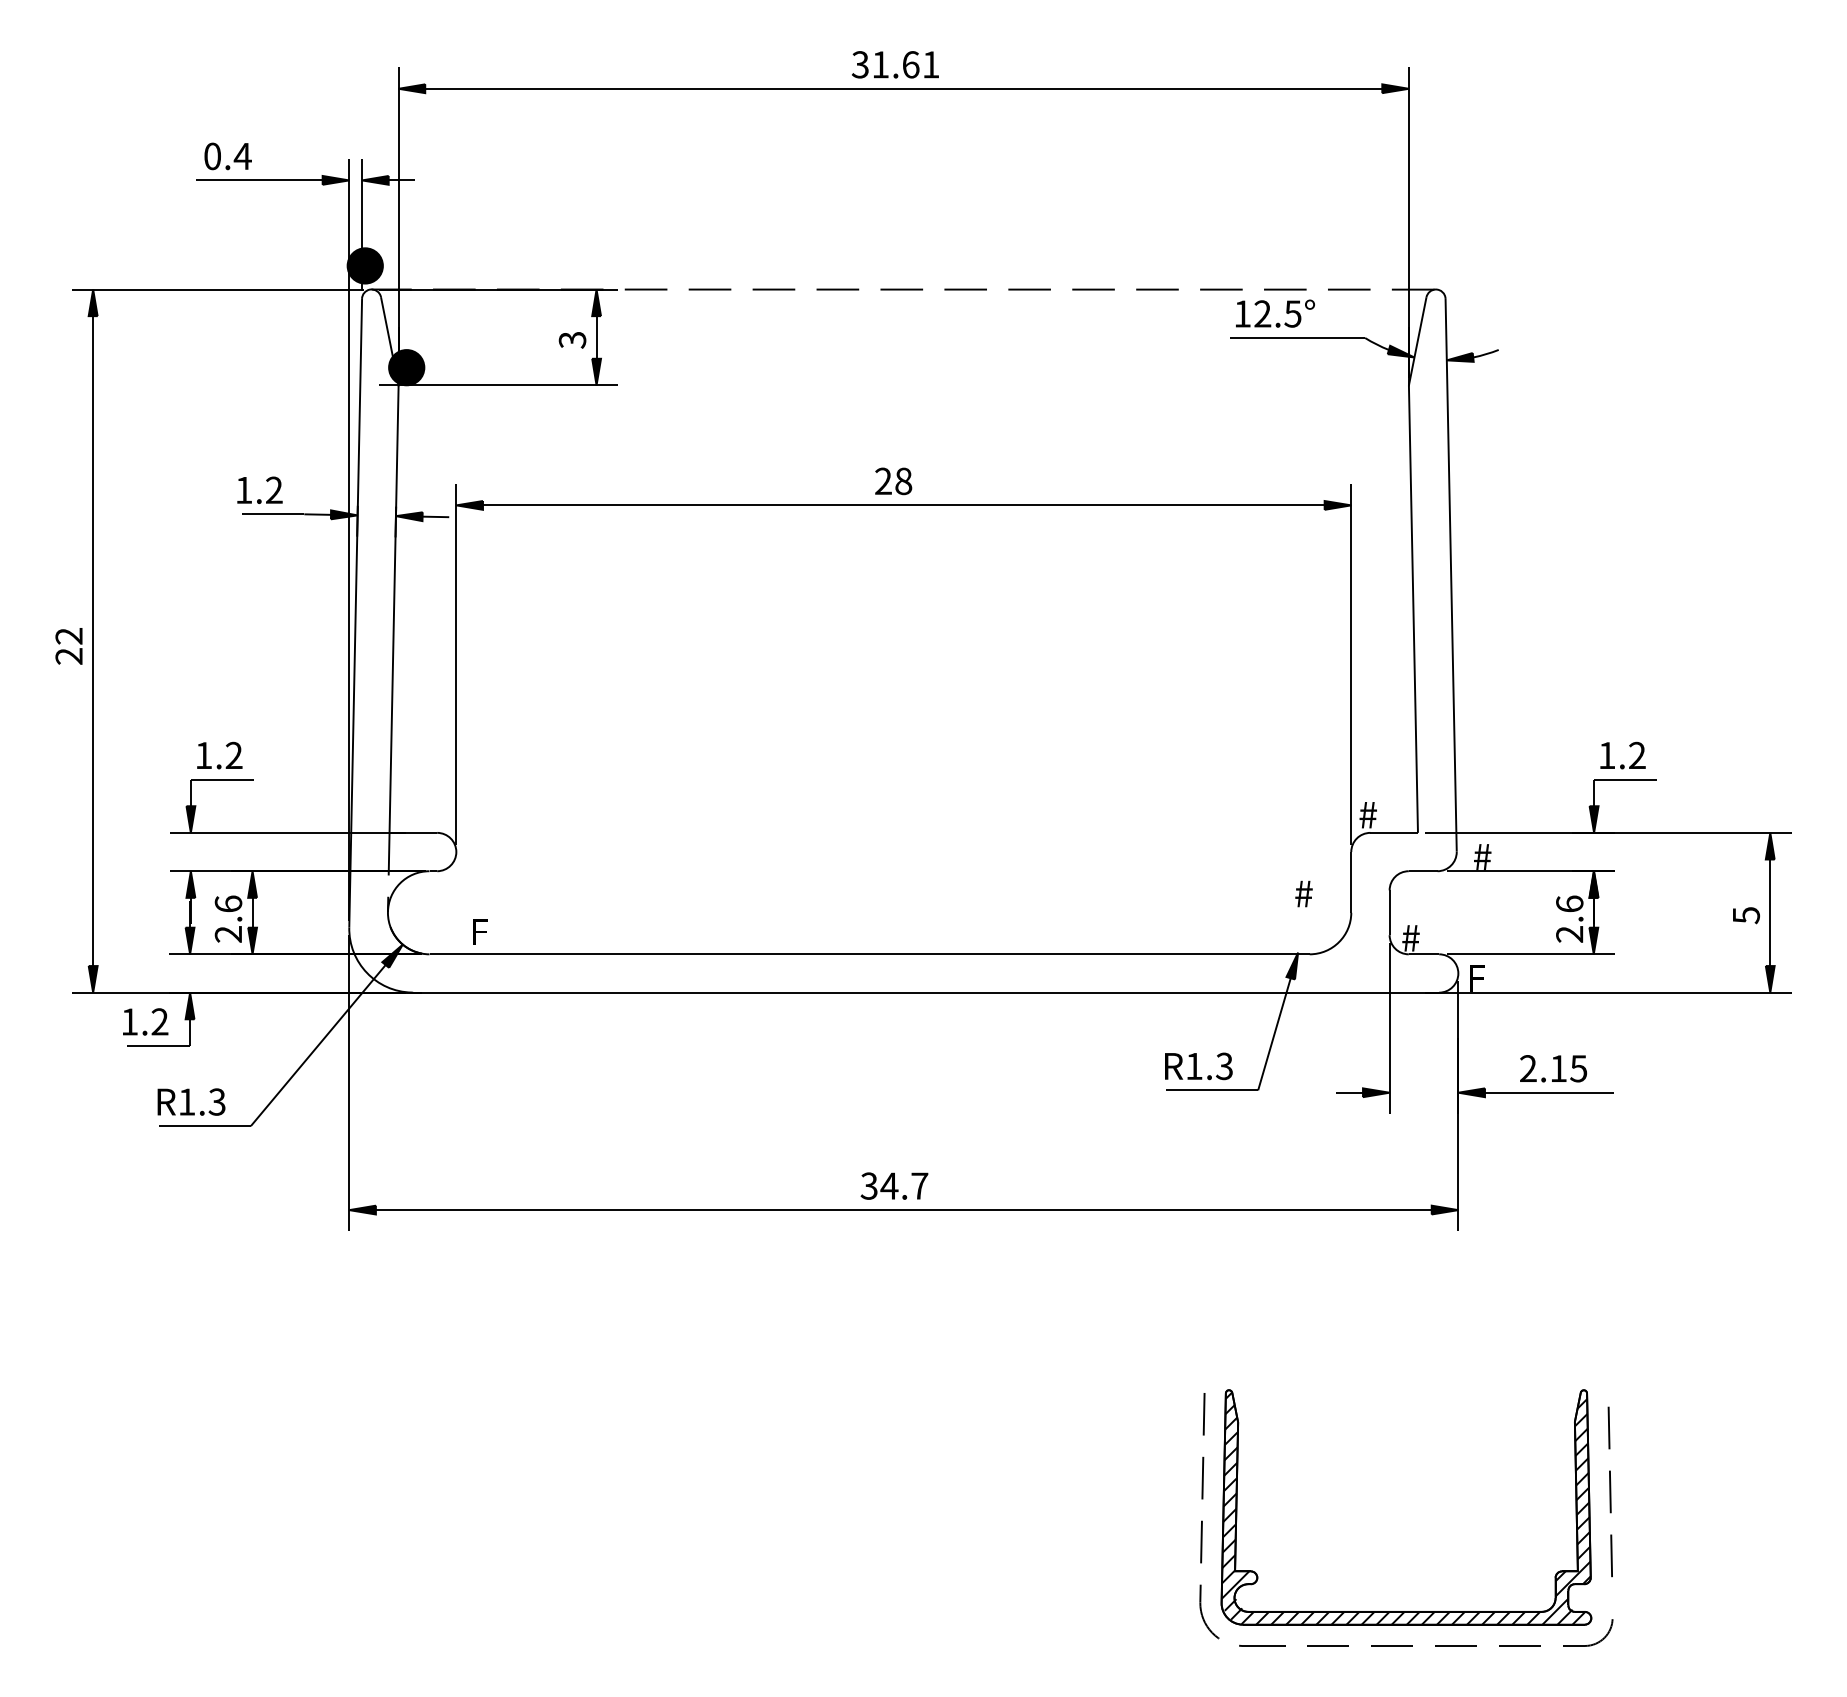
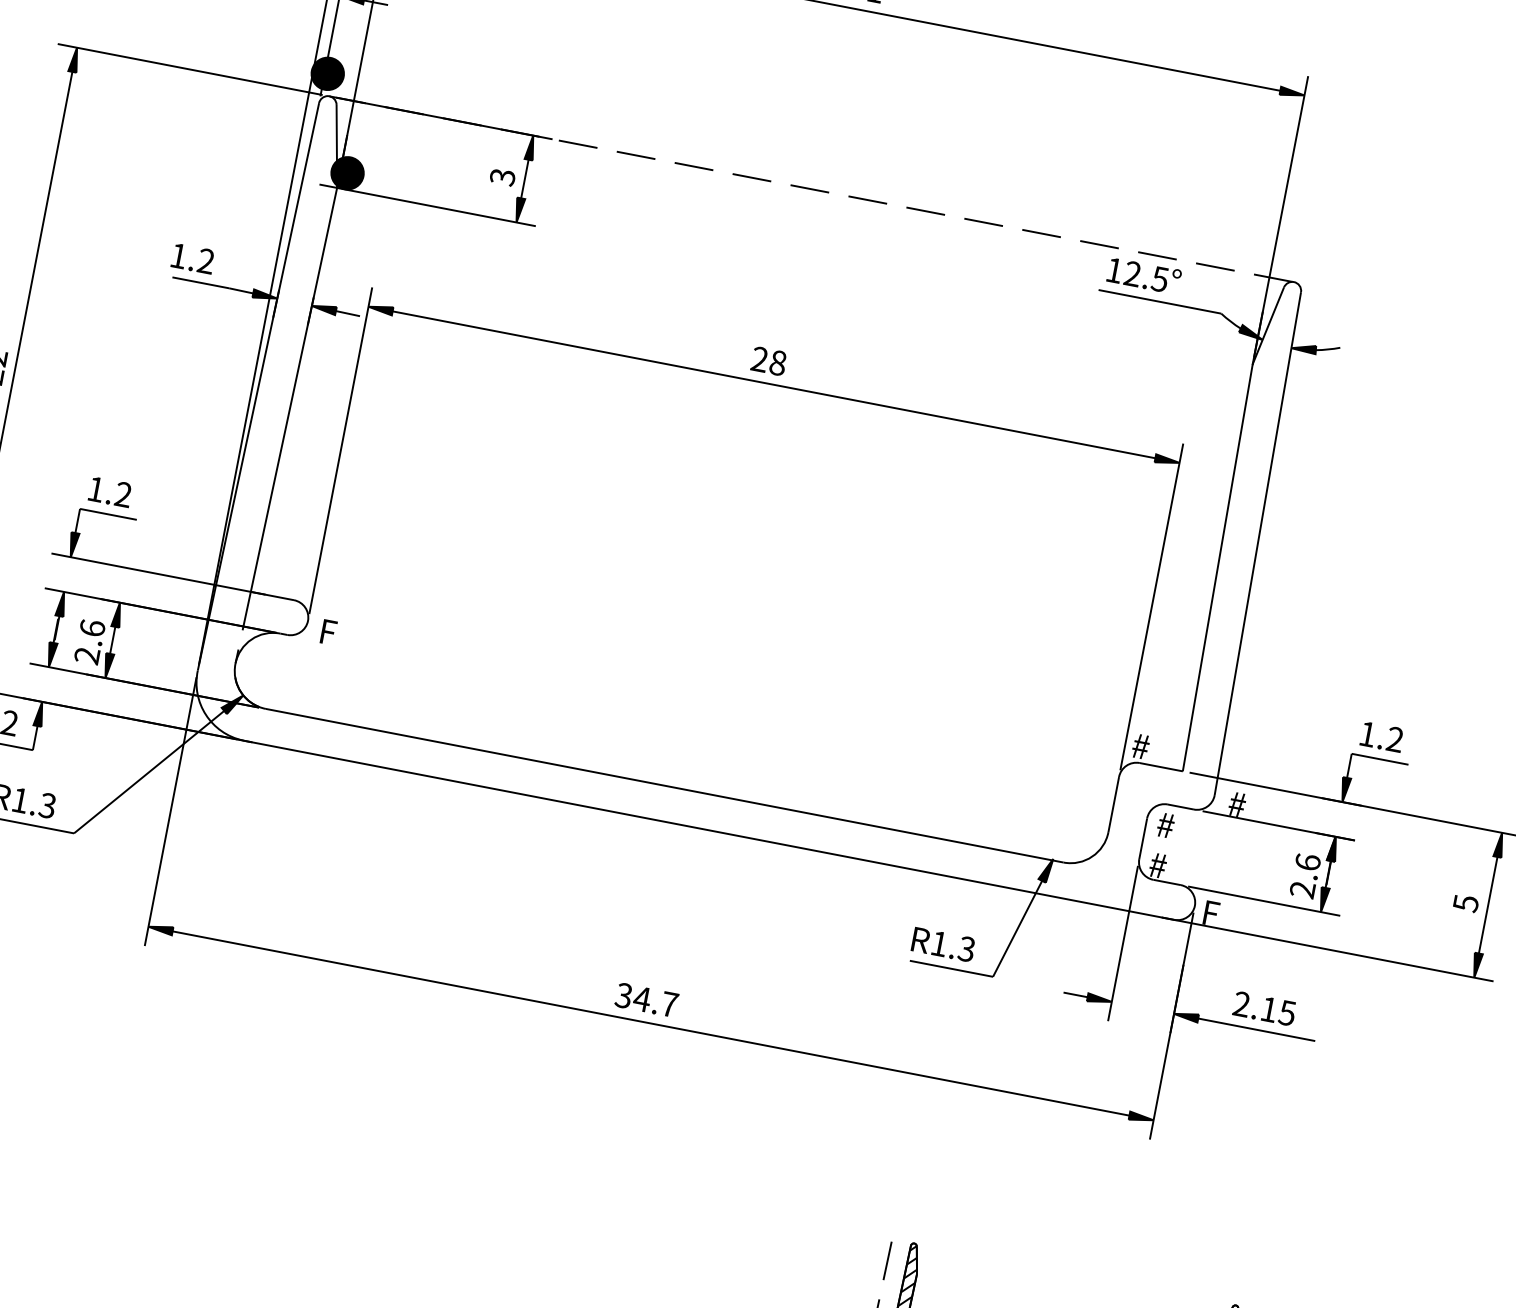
text: (1303, 893) -> (1165, 824), moved
text: (480, 931) -> (328, 631), moved

